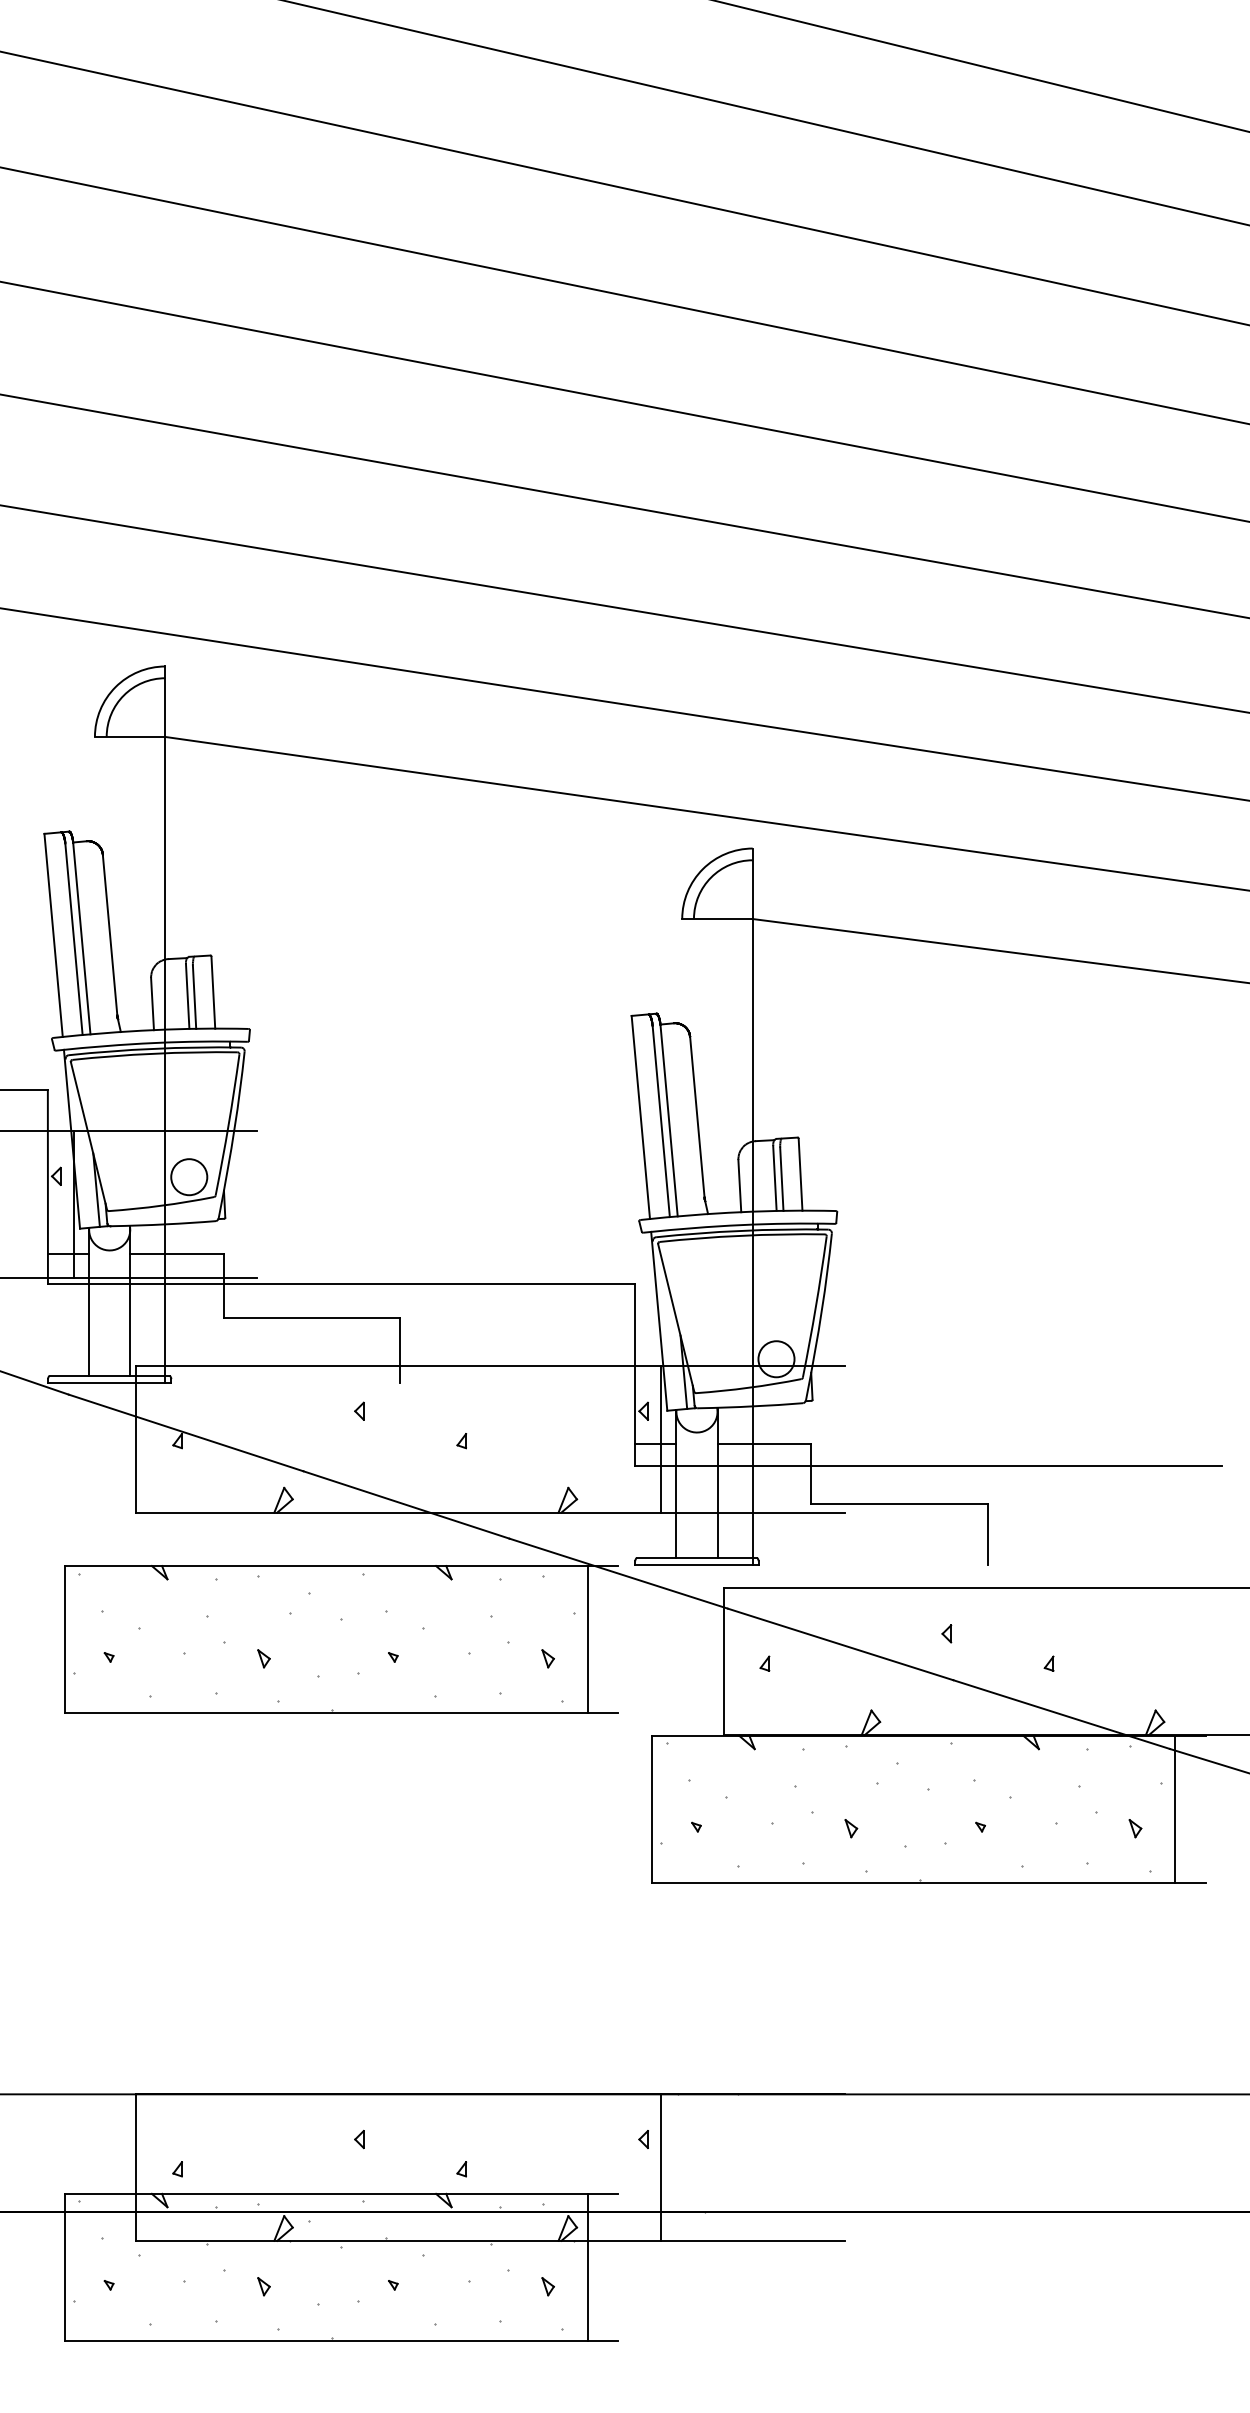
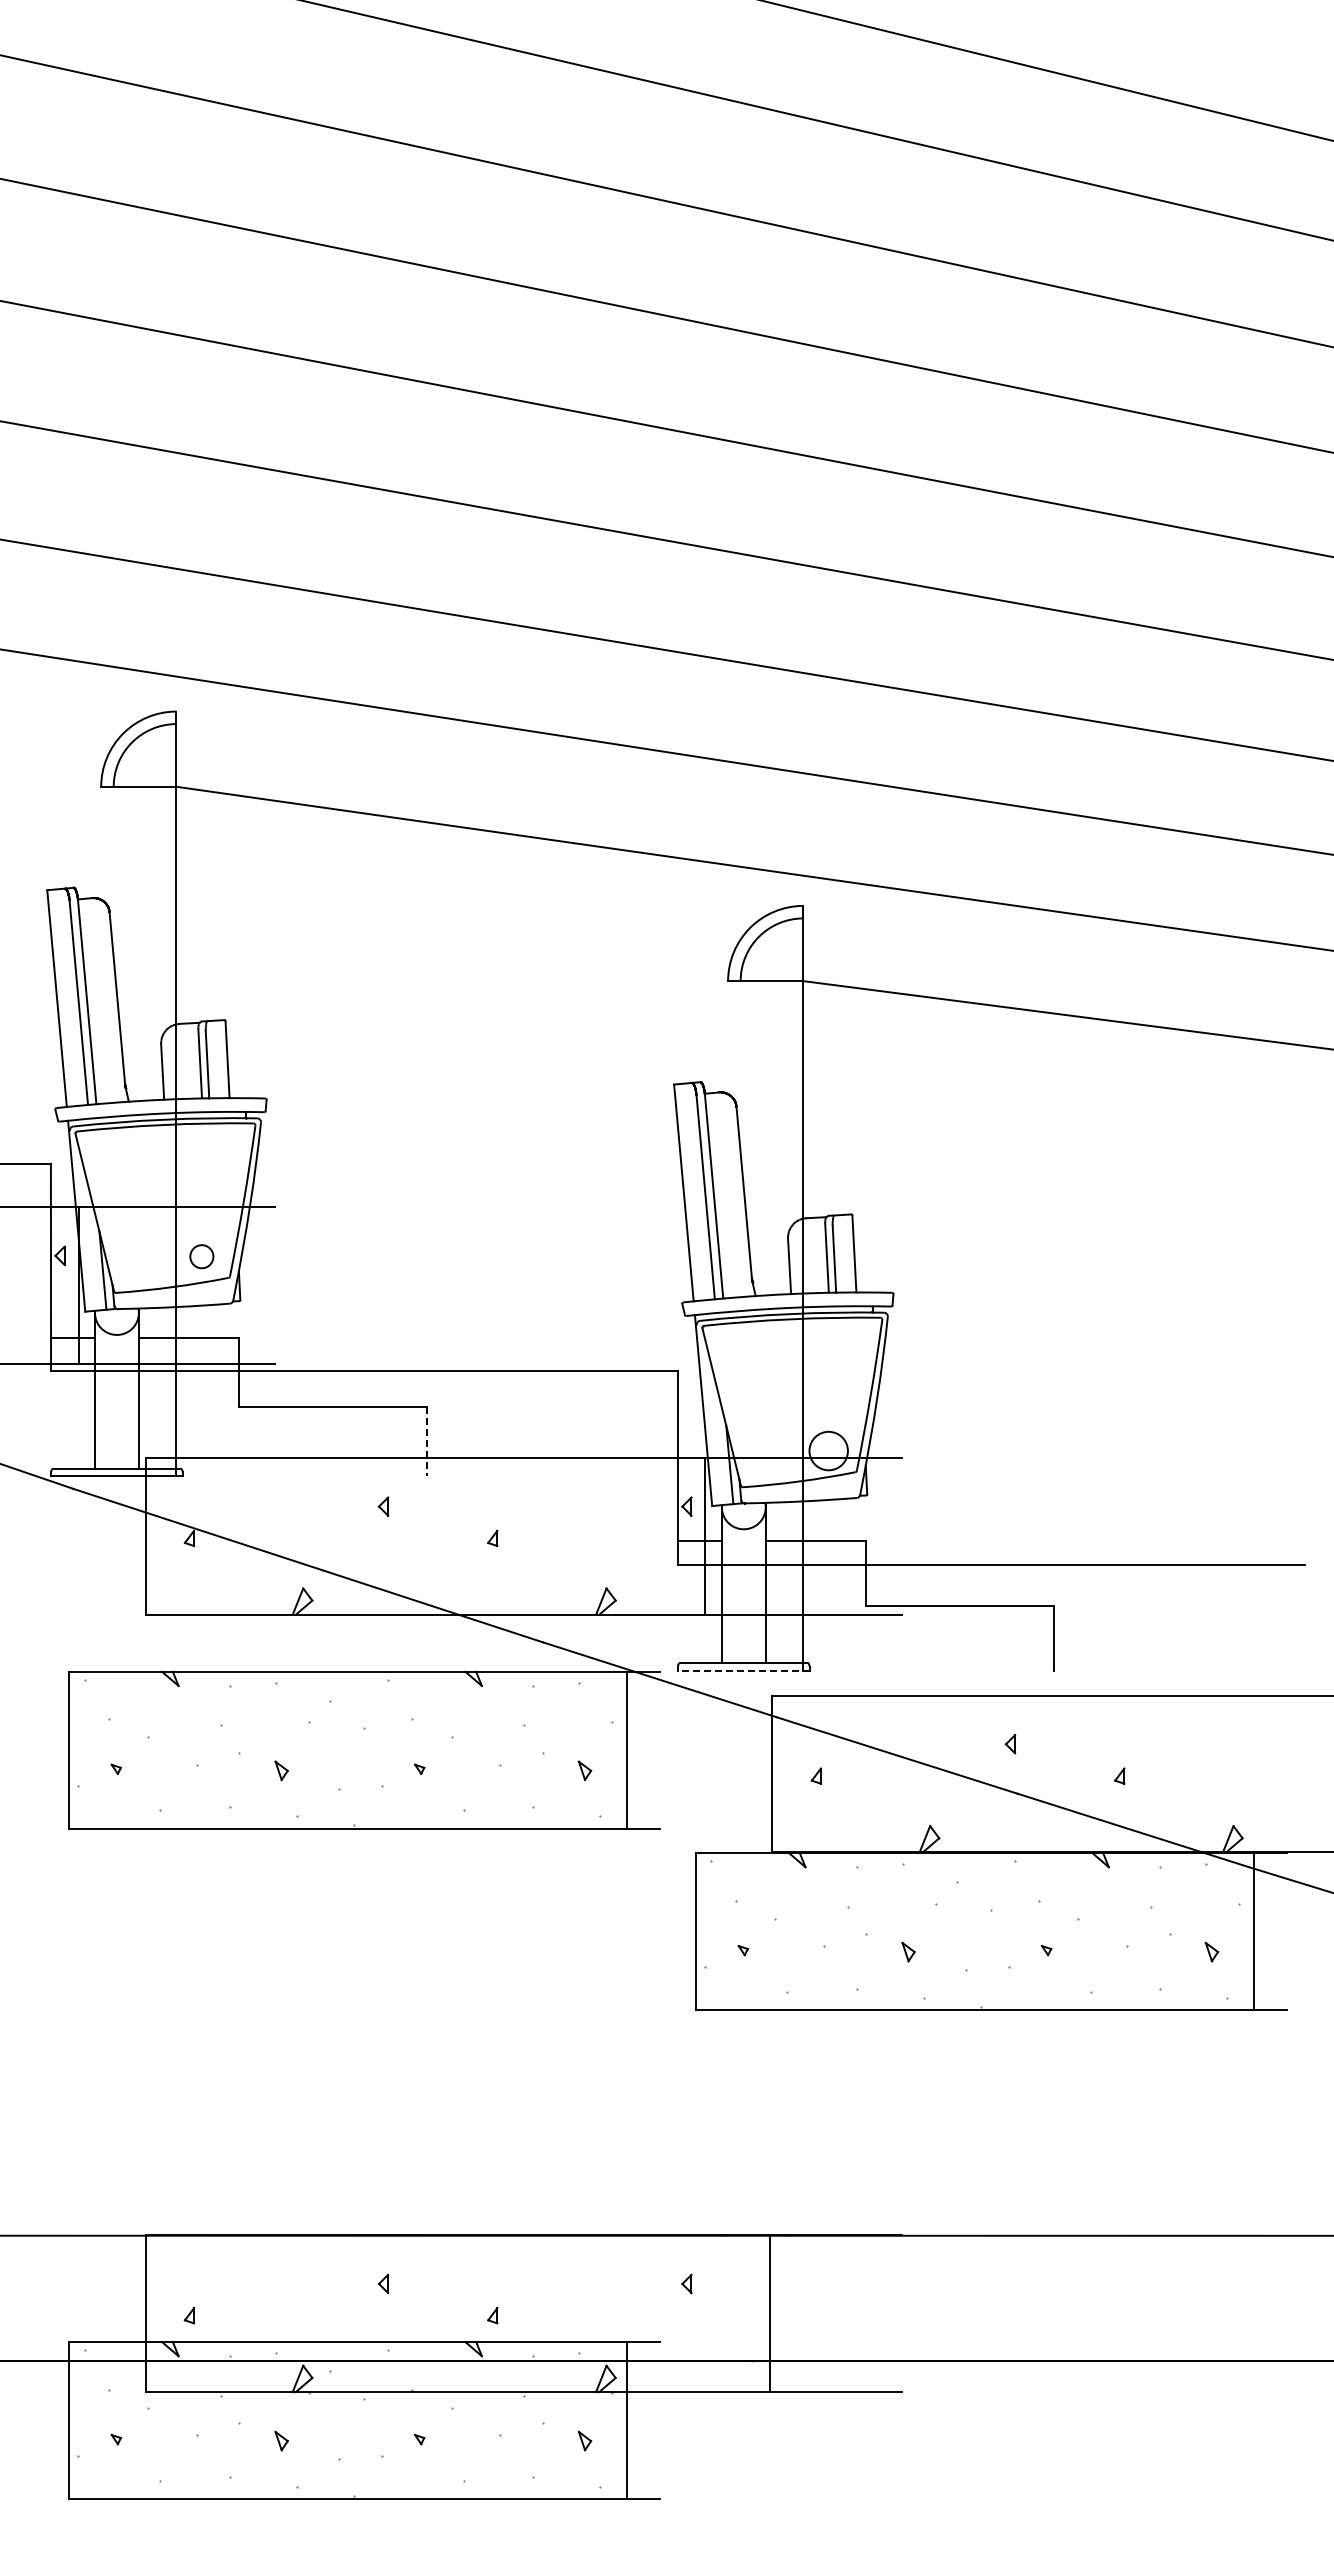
circle: (188, 1176) -> (201, 1256), size x0.6
line: (400, 1351) -> (427, 1442), solid -> dashed
line: (696, 1564) -> (743, 1670), solid -> dashed
line: (661, 2167) -> (770, 2313), moved

